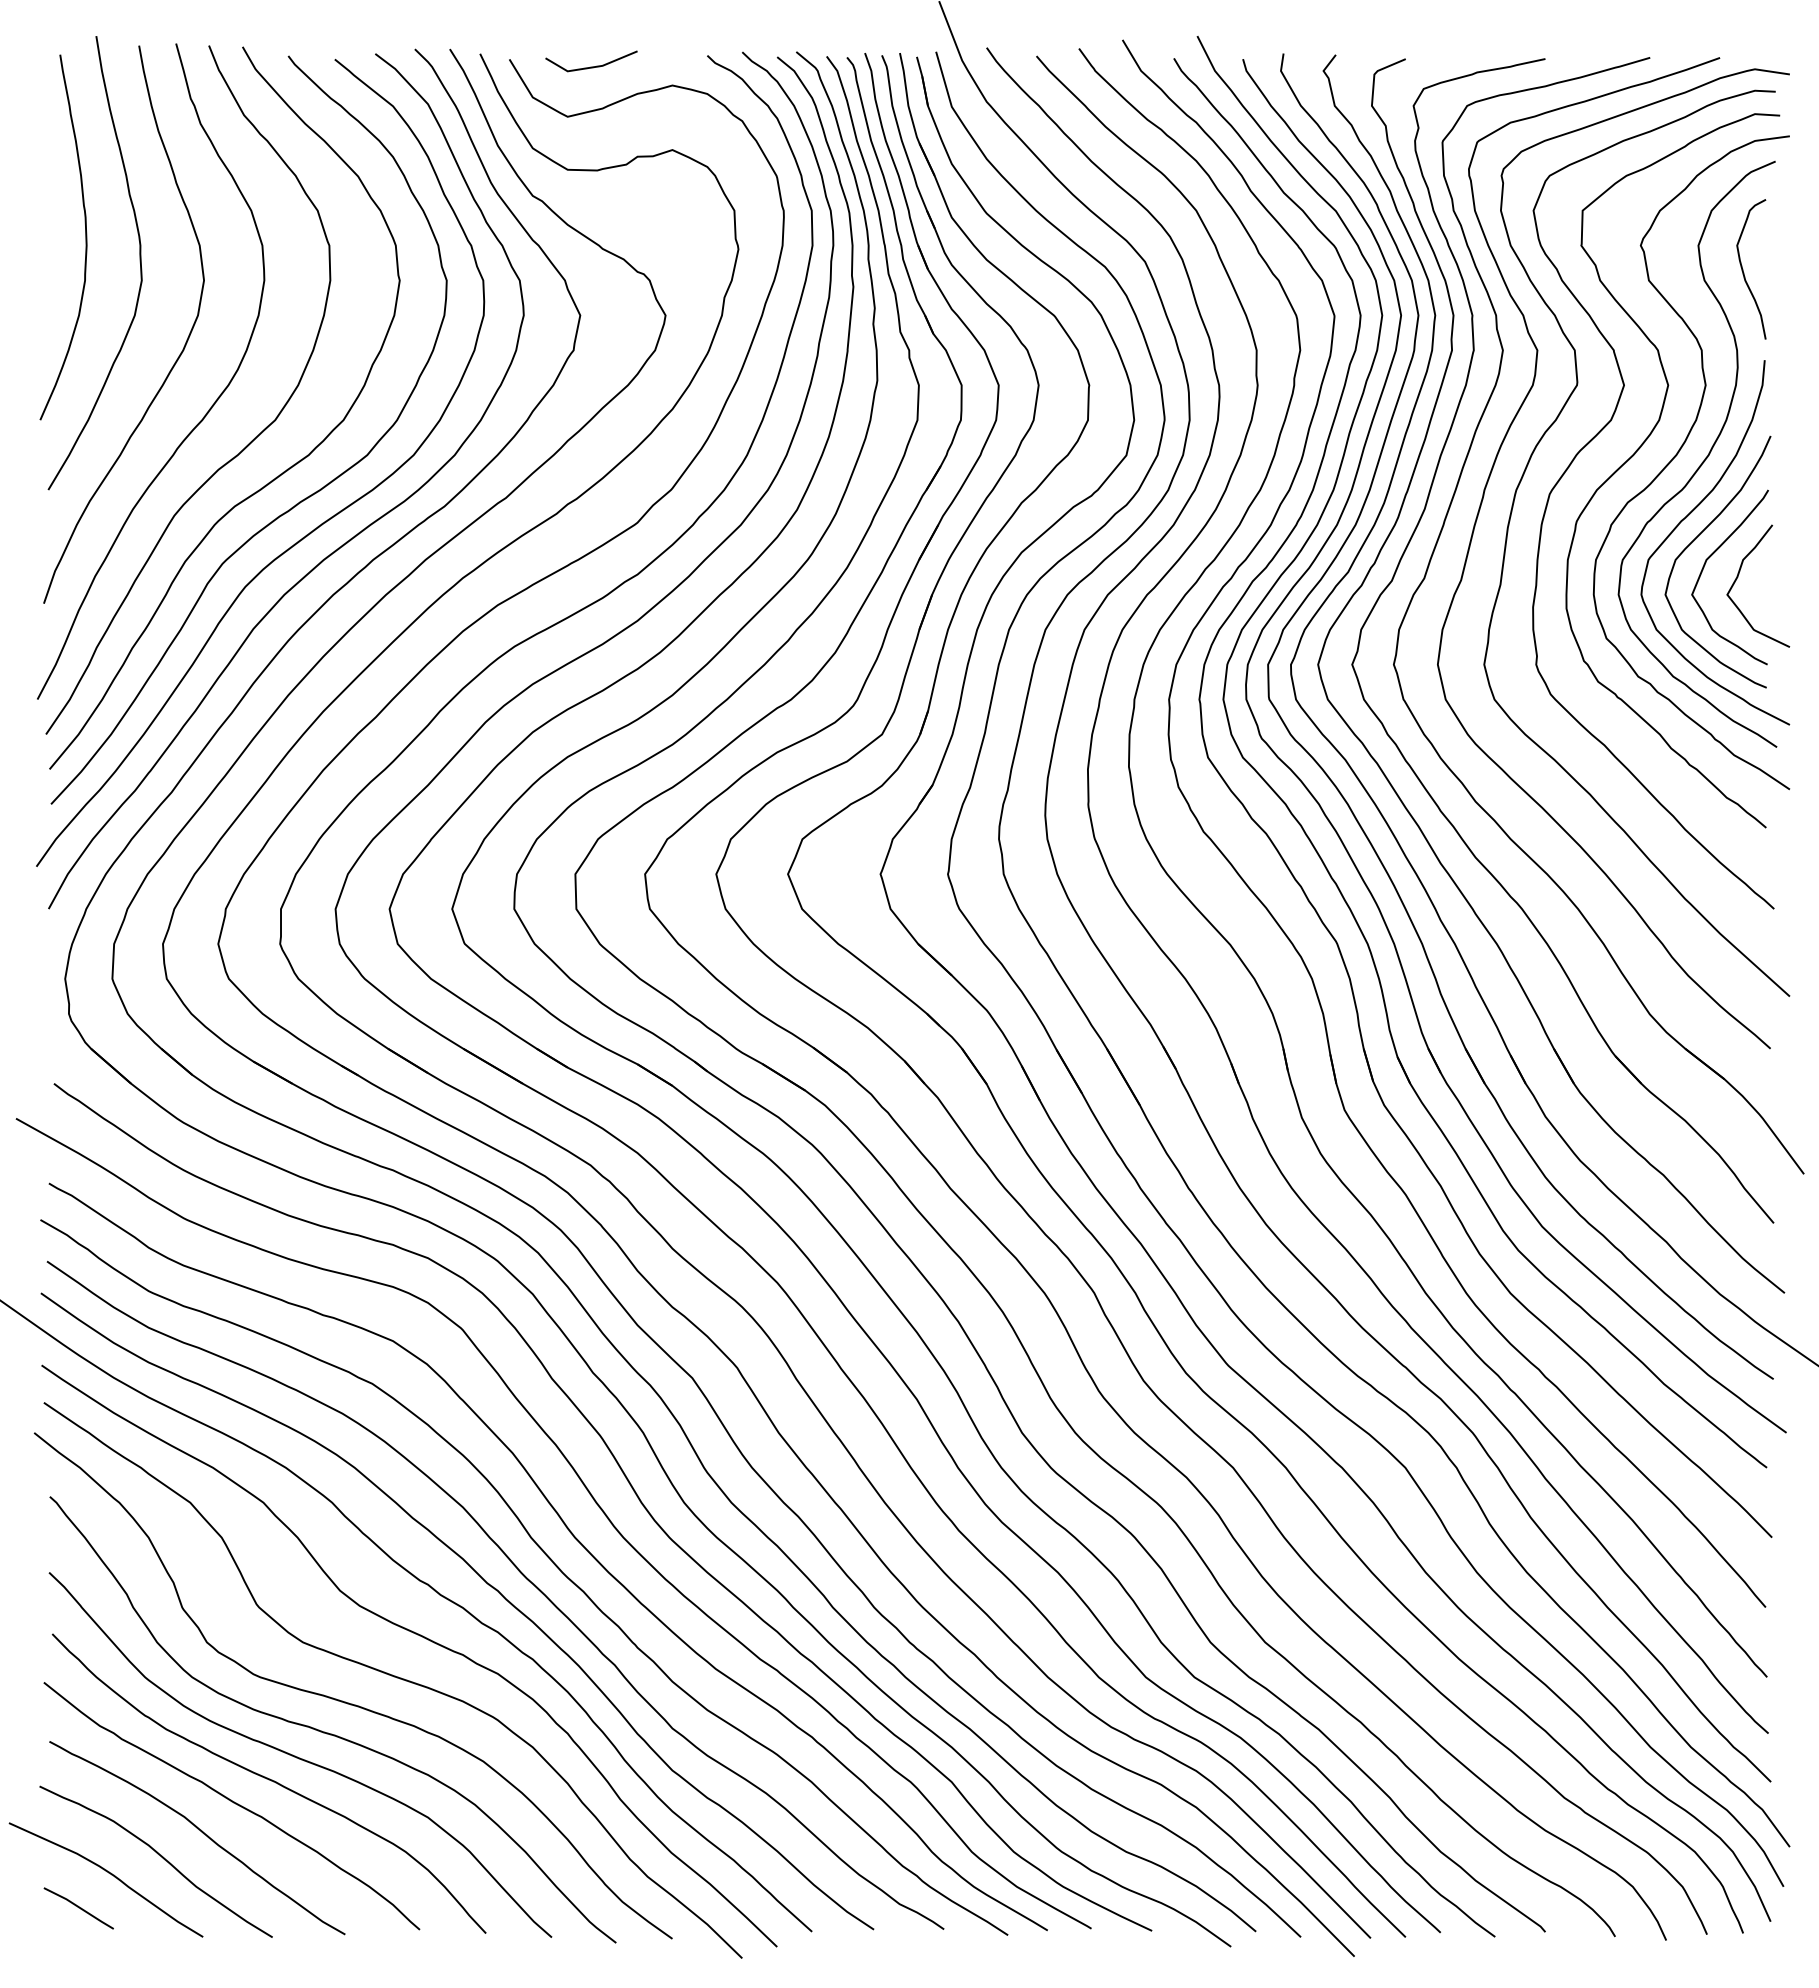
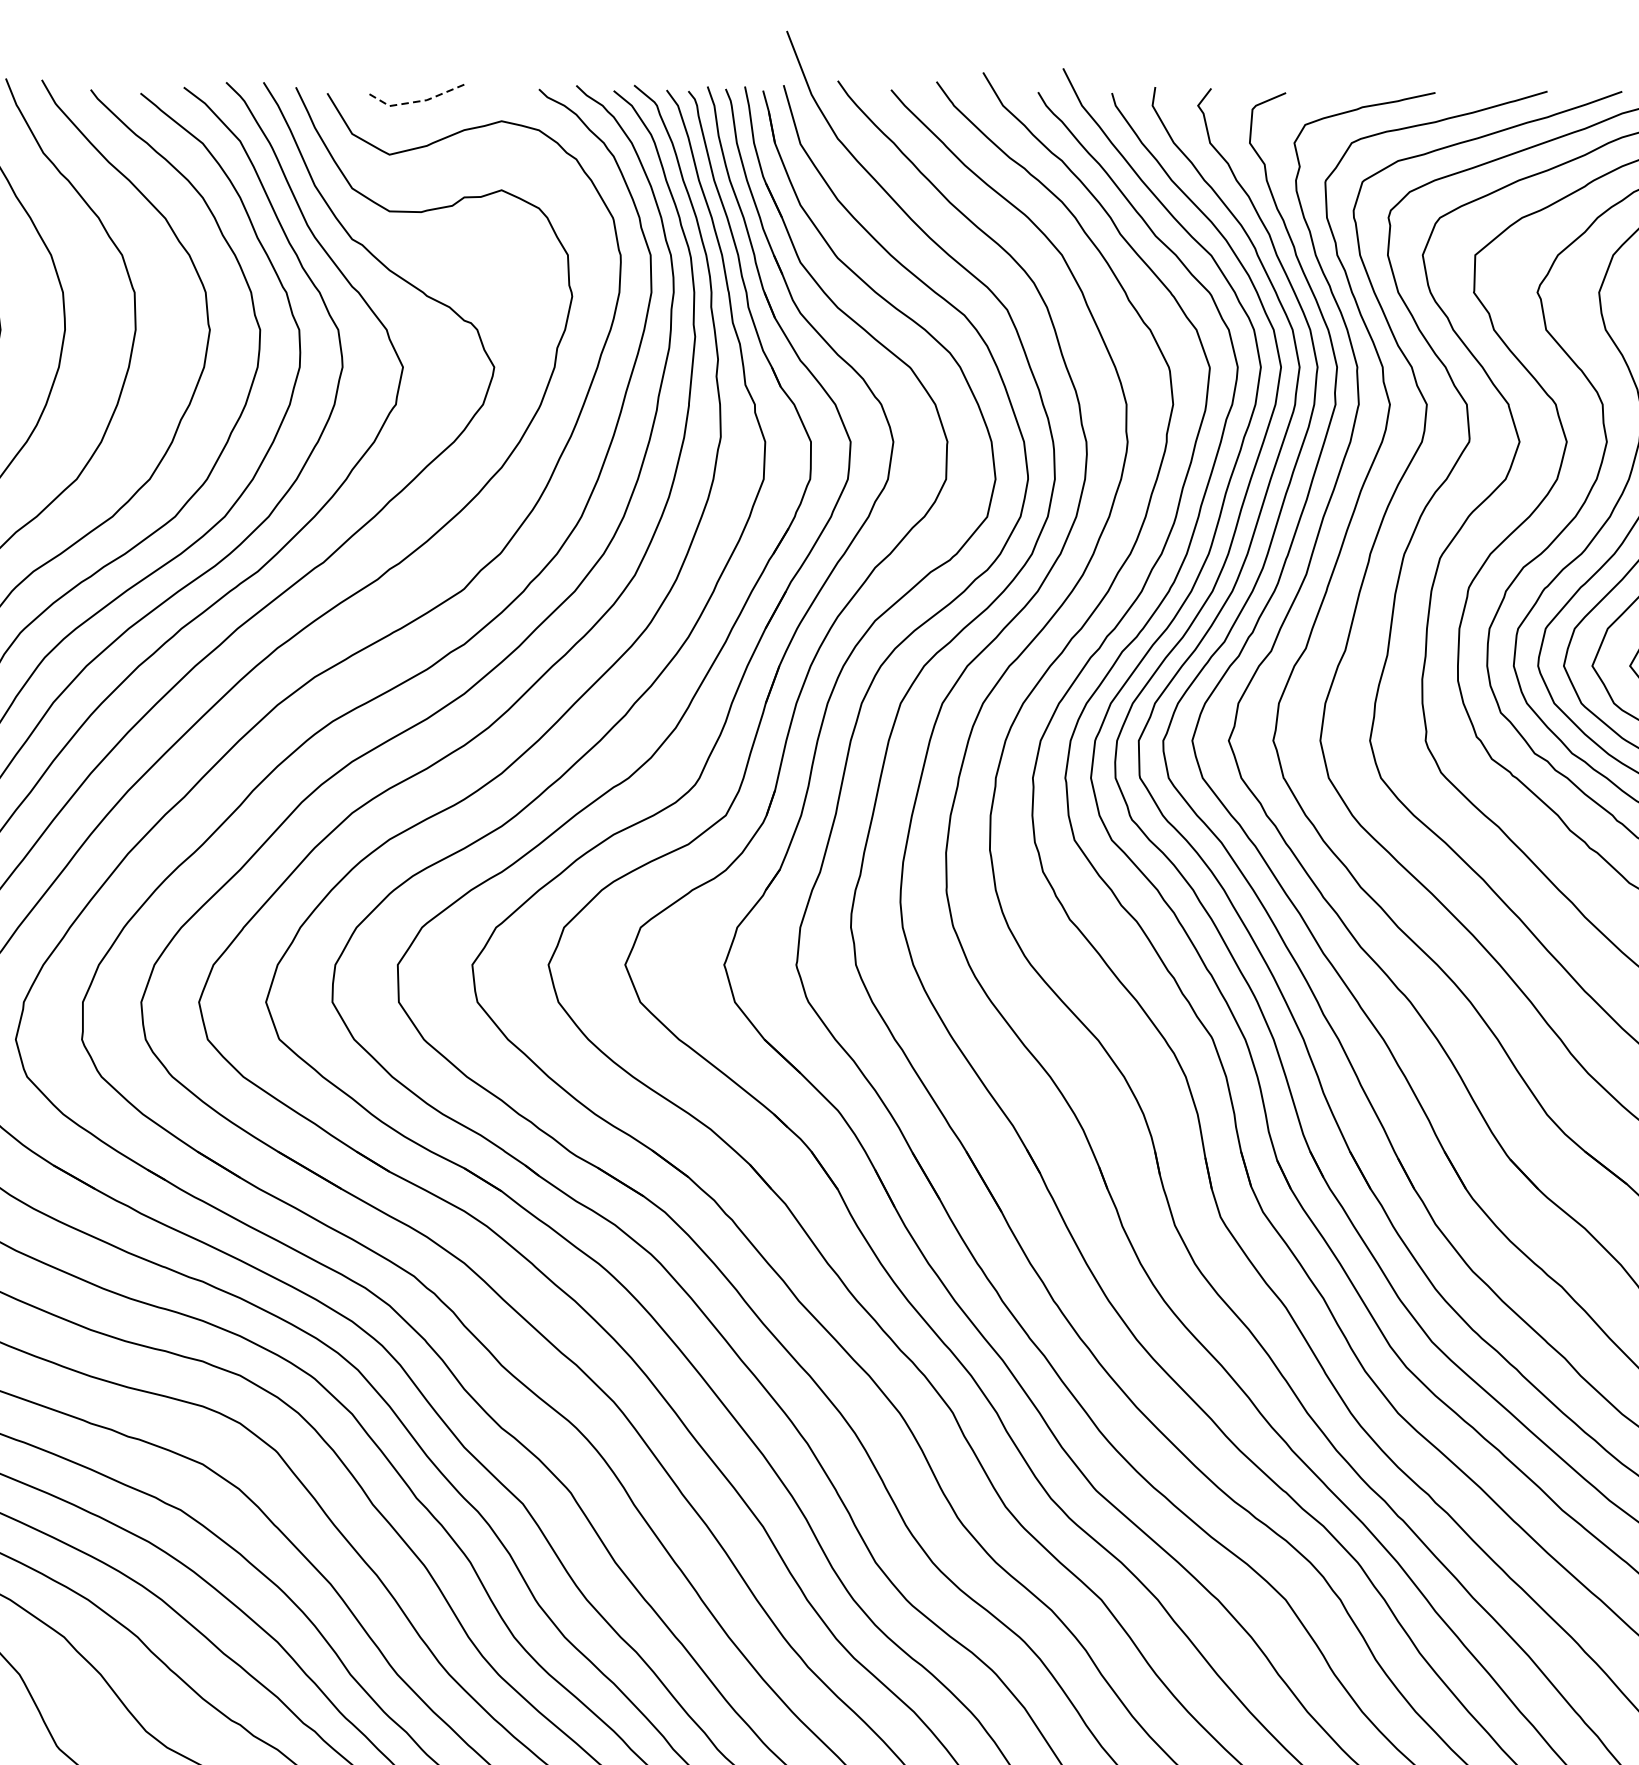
line: (590, 67) -> (413, 101), solid -> dashed

